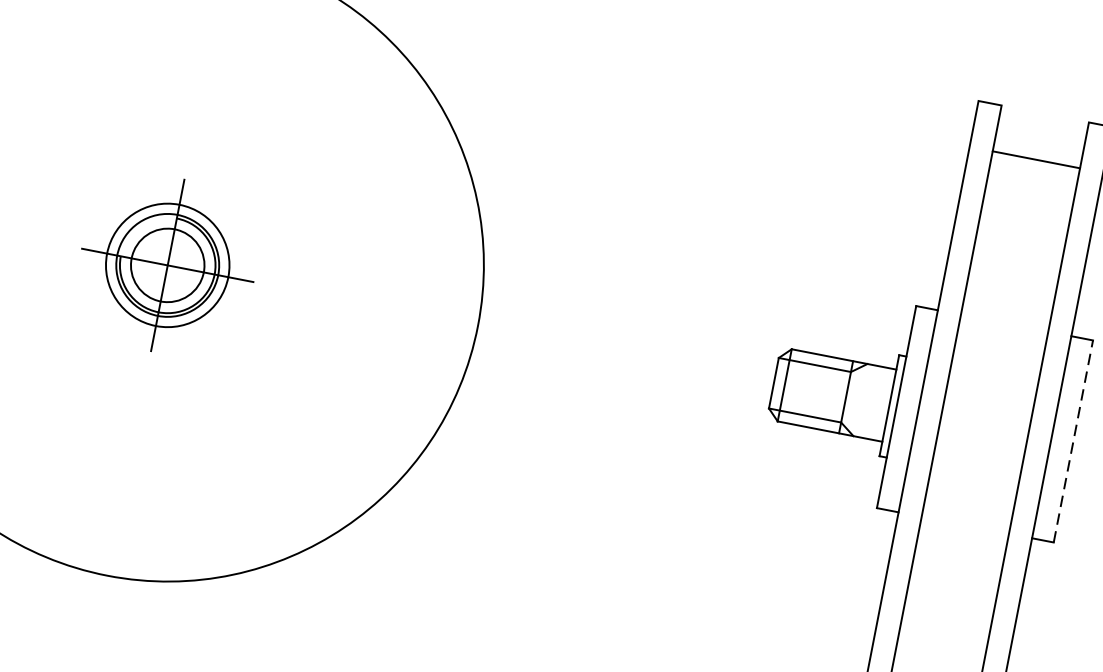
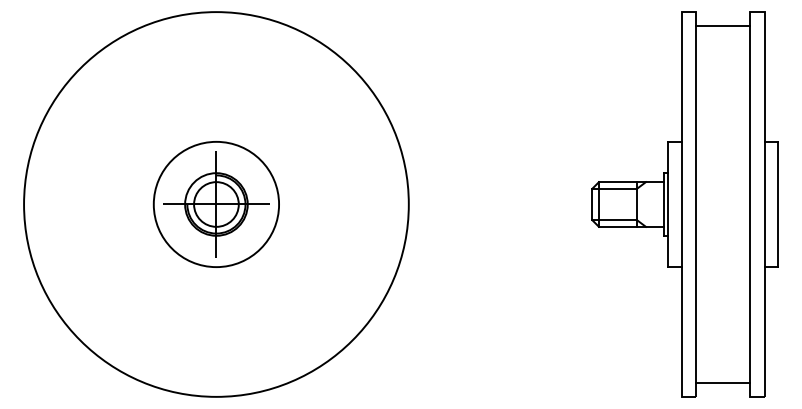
line: (1037, 159) -> (723, 25), moved
circle: (167, 265) -> (216, 204), size x1.67
line: (1072, 441) -> (777, 204), dashed -> solid

